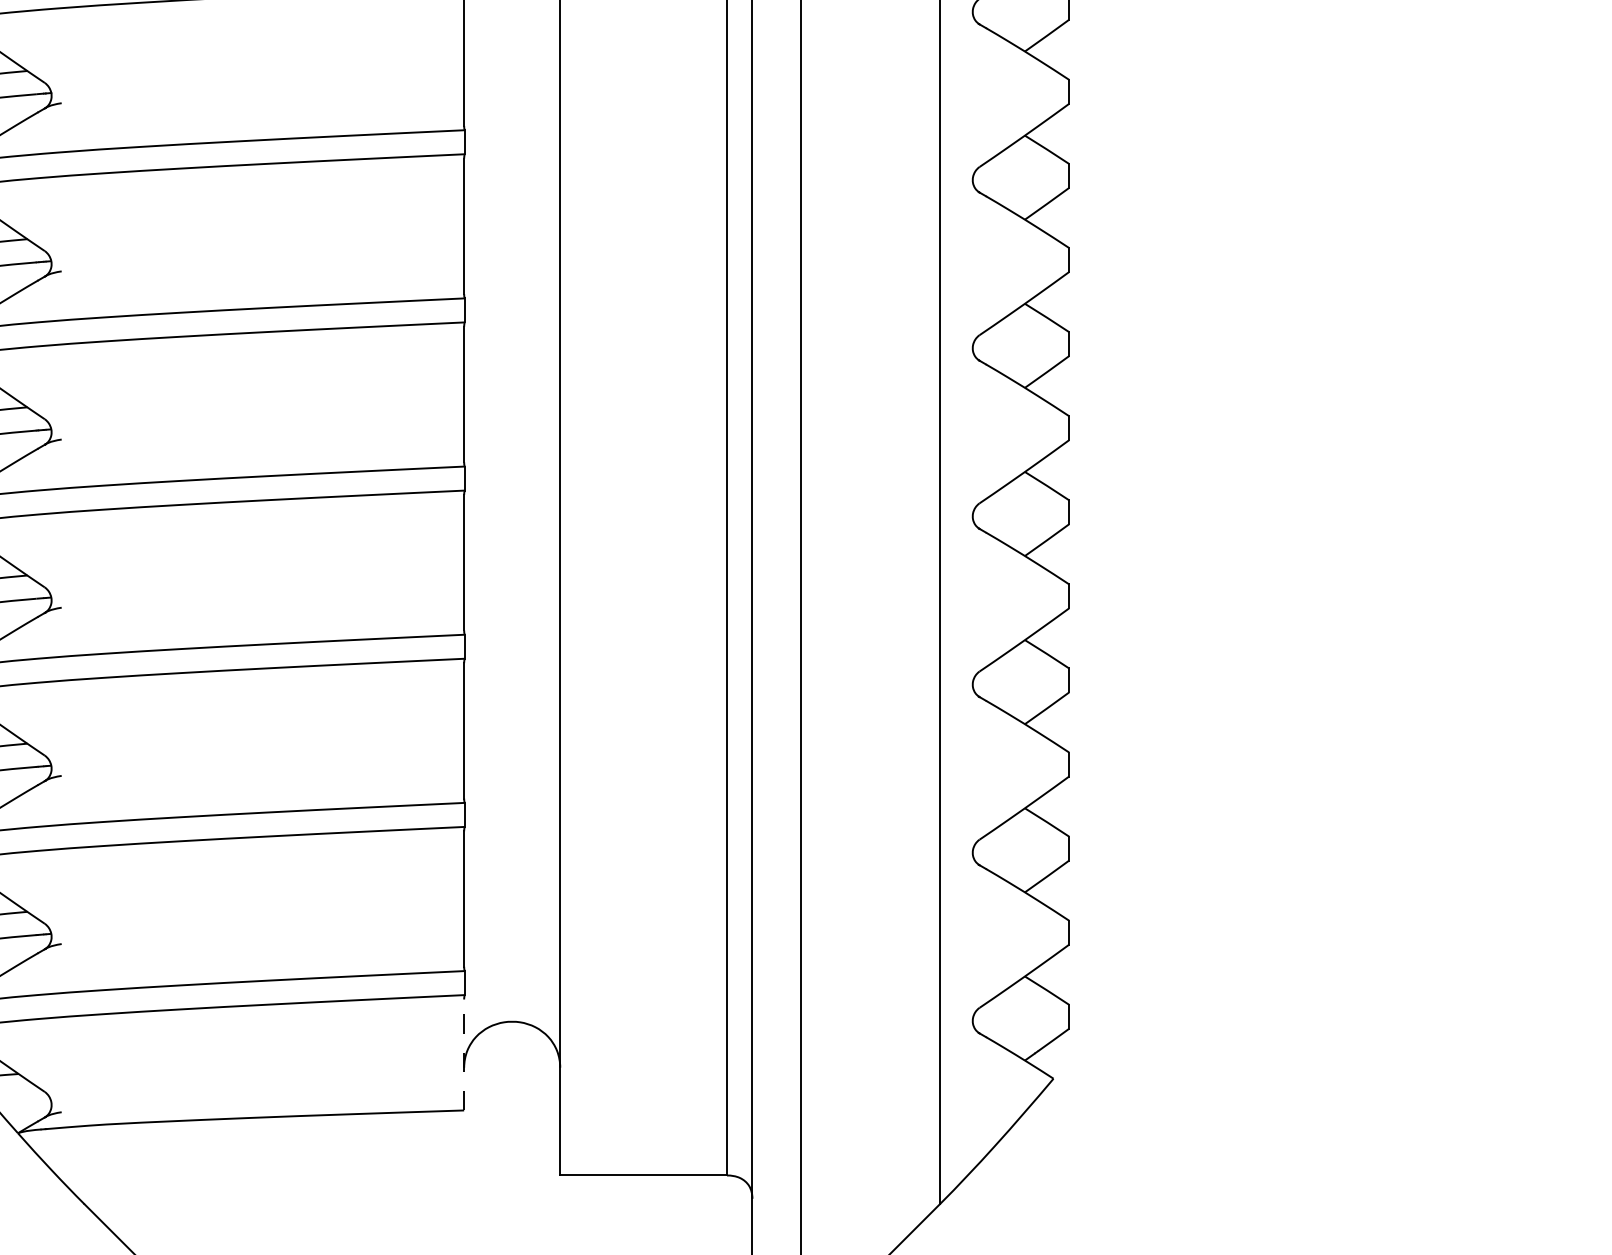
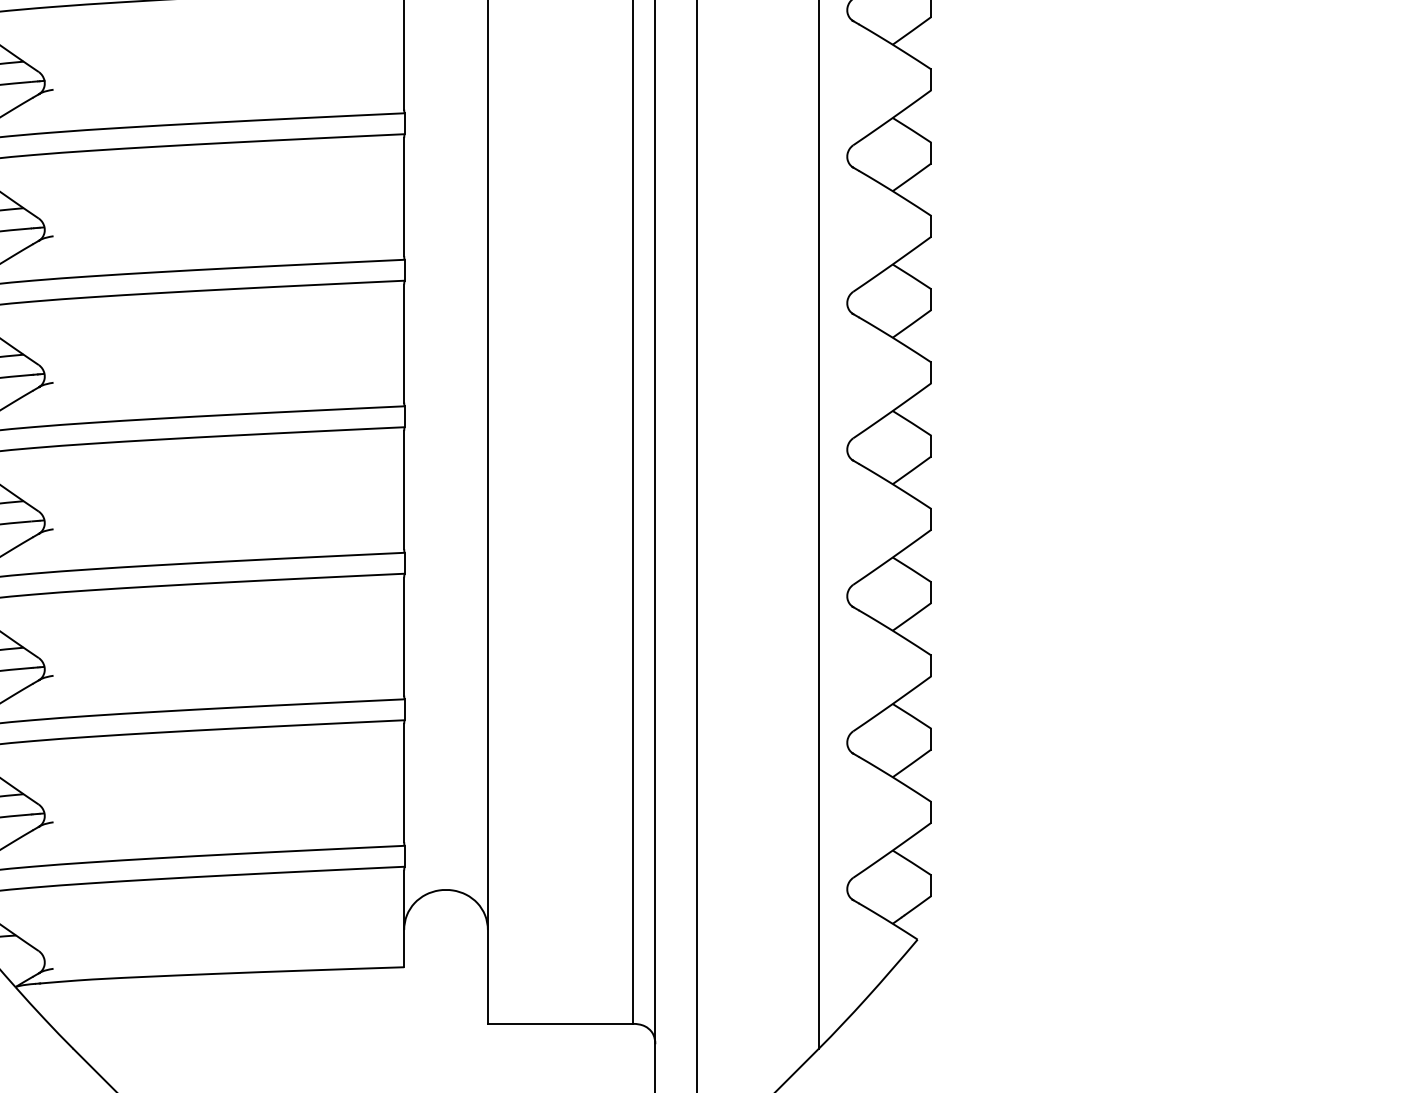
line: (464, 1054) -> (404, 918), dashed -> solid

